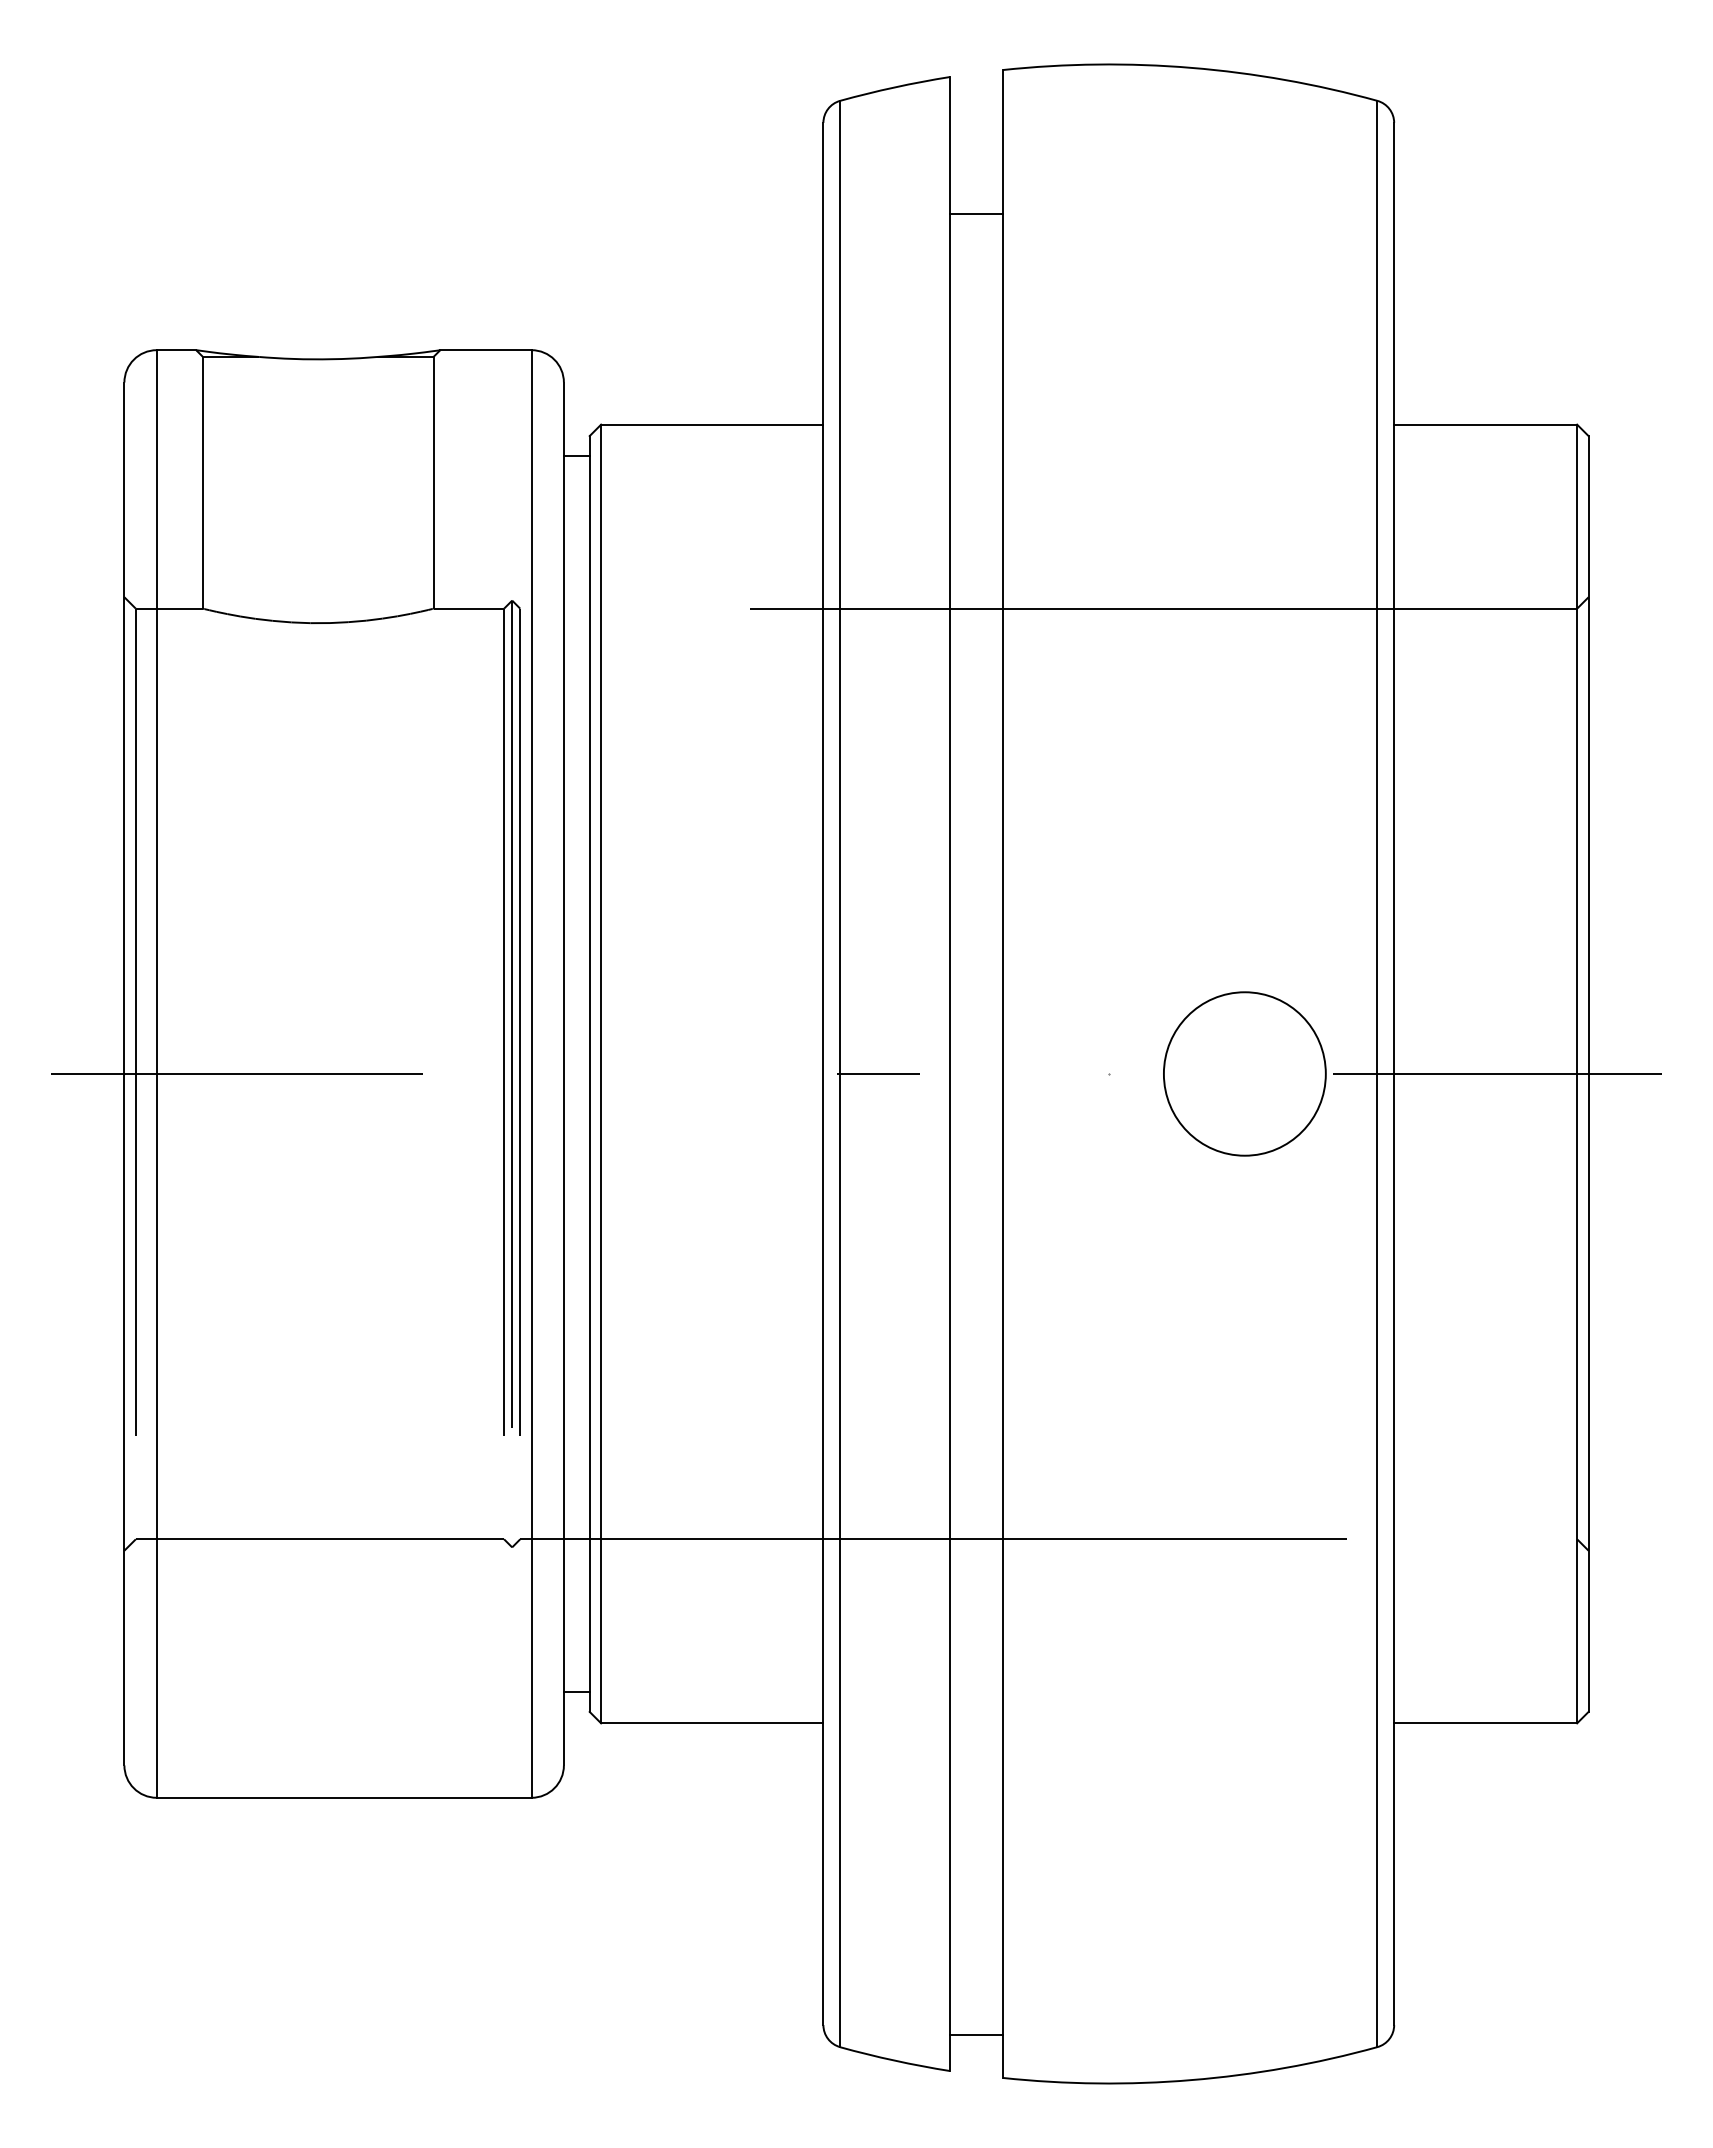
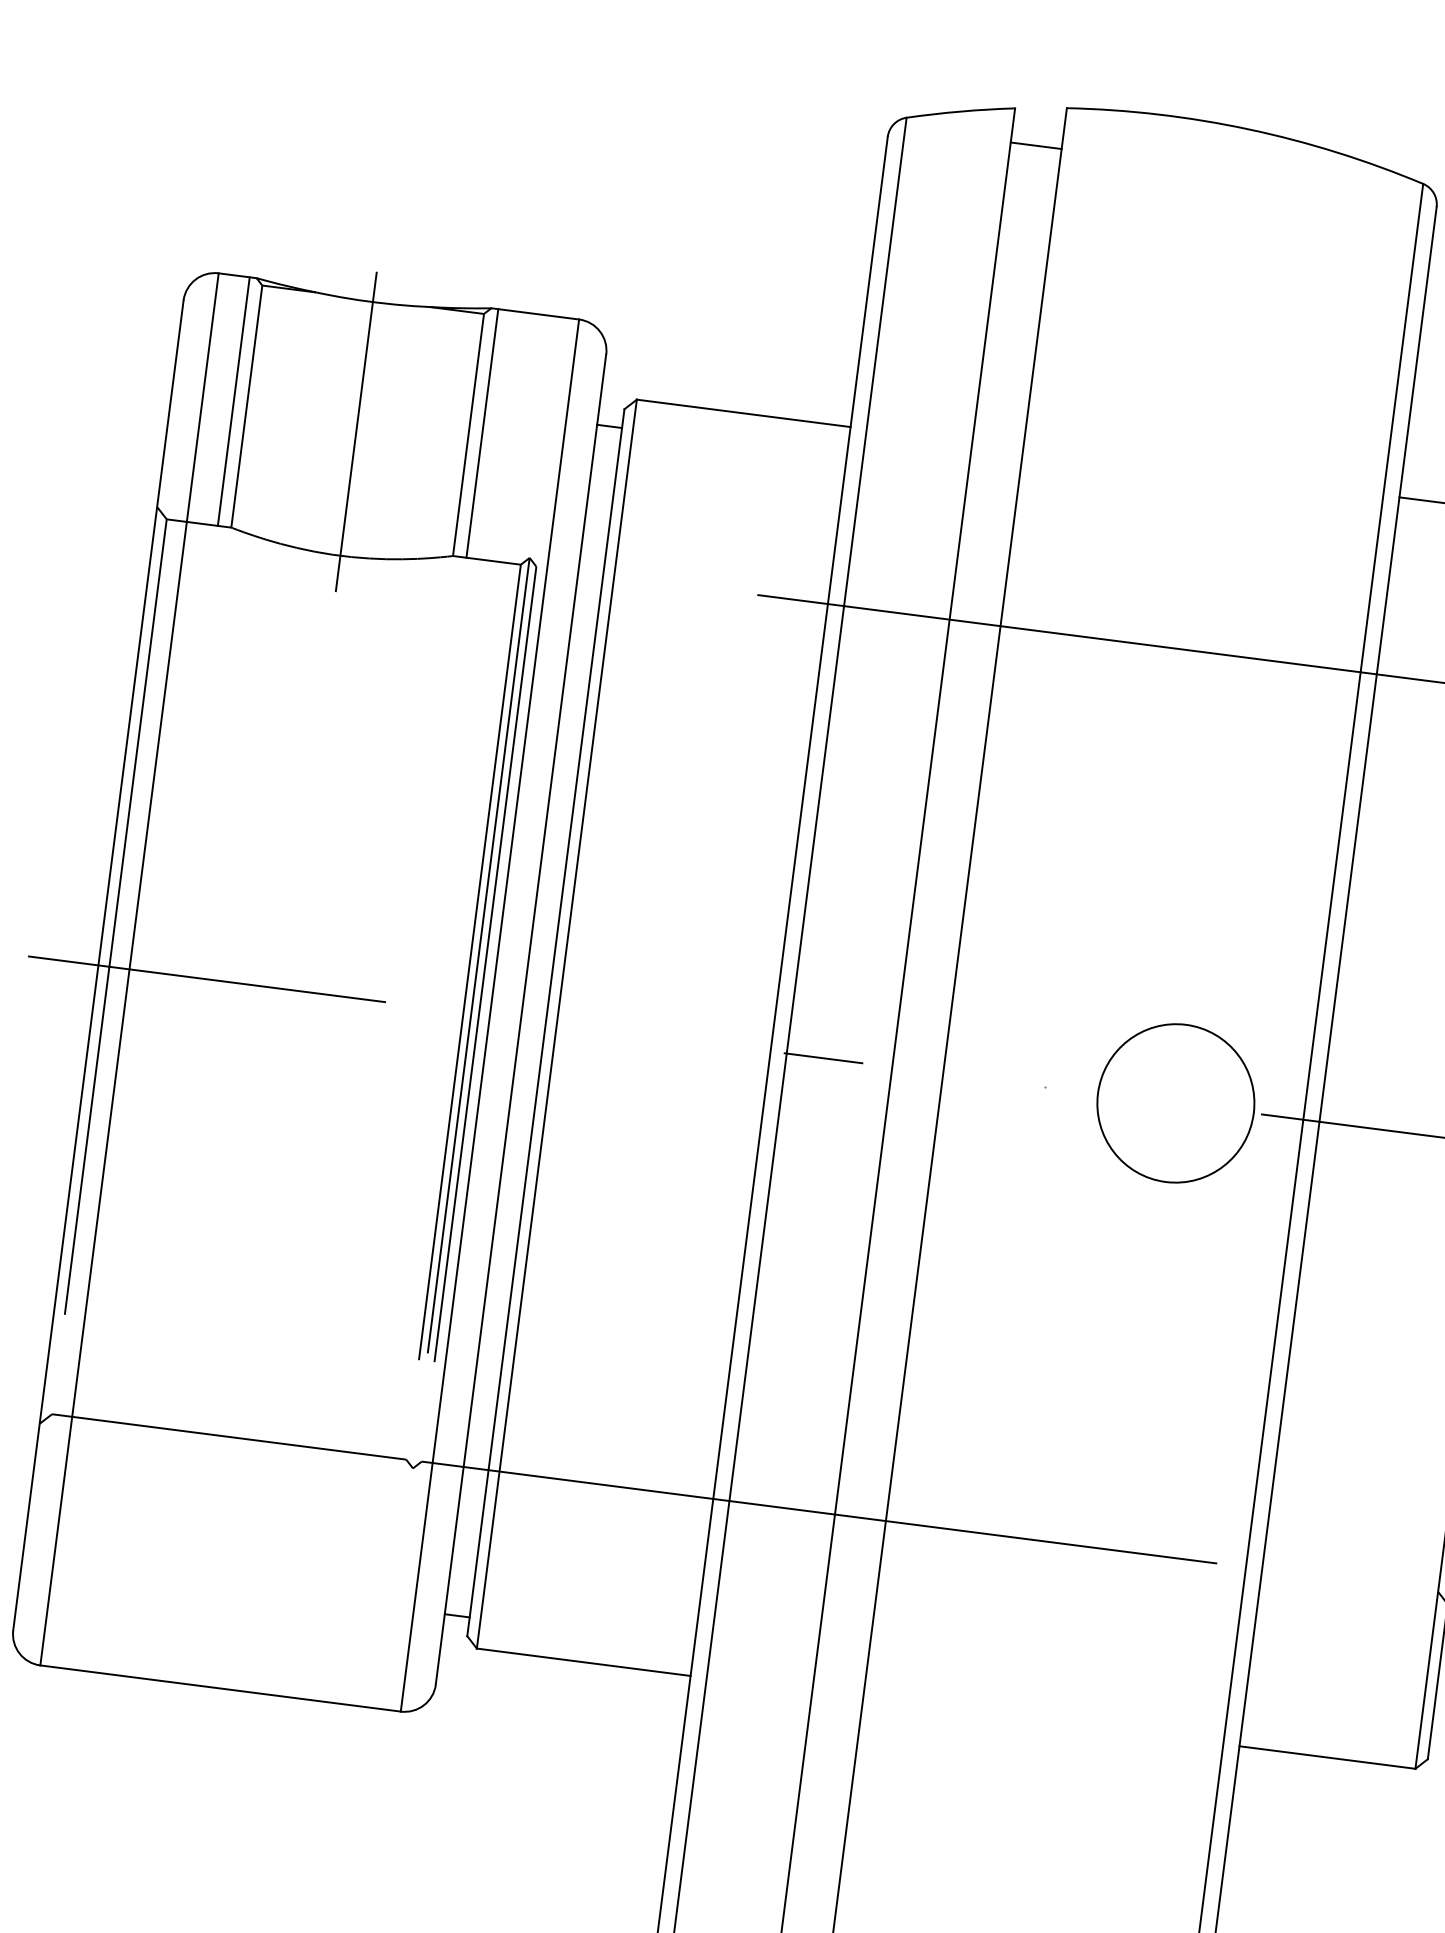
line: (975, 213) -> (1035, 145), moved
line: (189, 479) -> (234, 401), added
line: (447, 479) -> (482, 433), added
line: (318, 493) -> (356, 431), added

